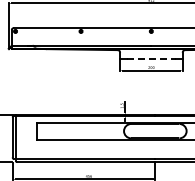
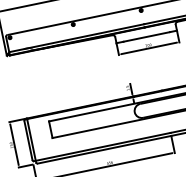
line: (151, 58) -> (146, 36), dashed -> solid

